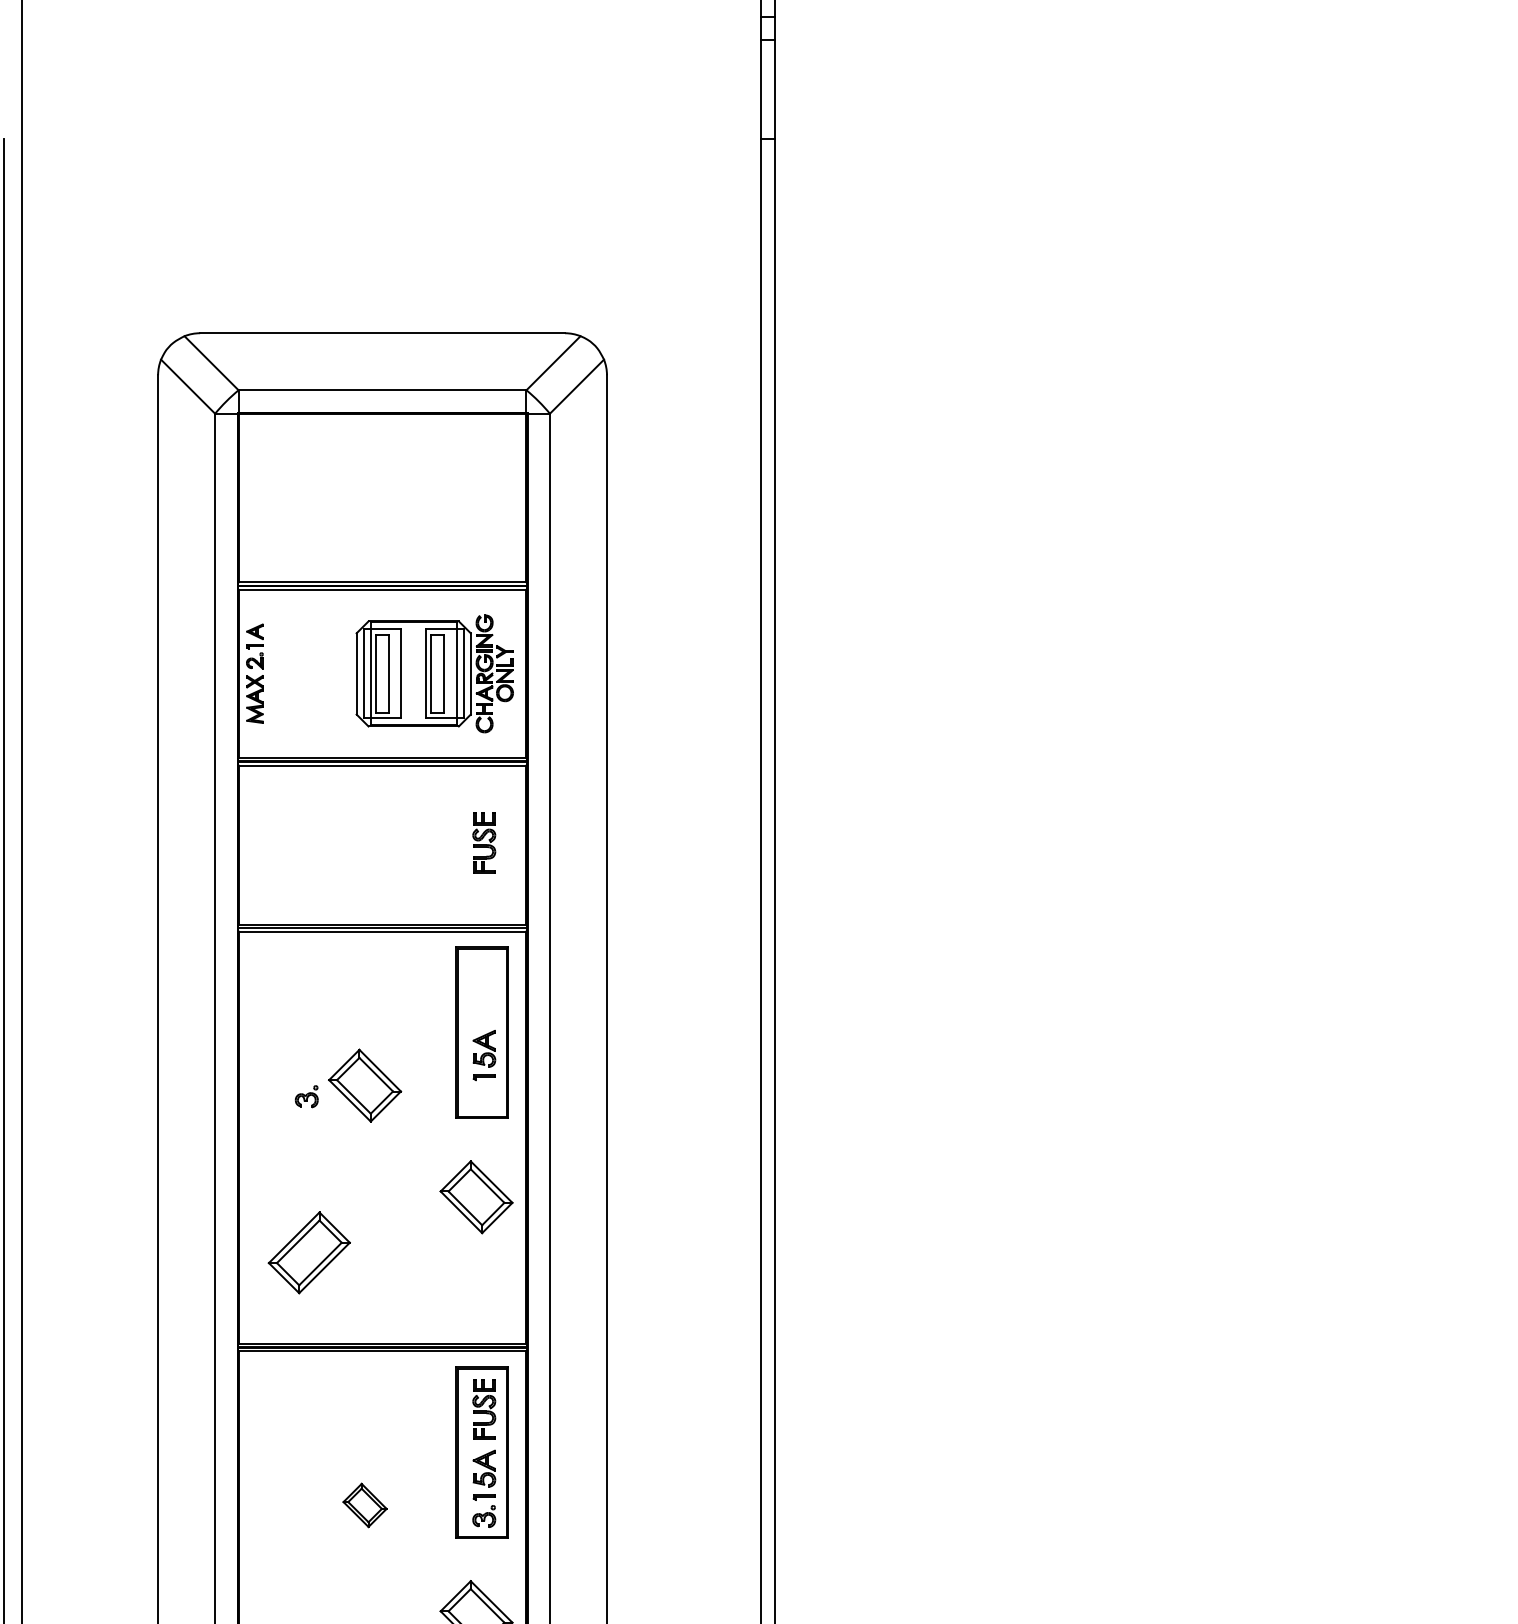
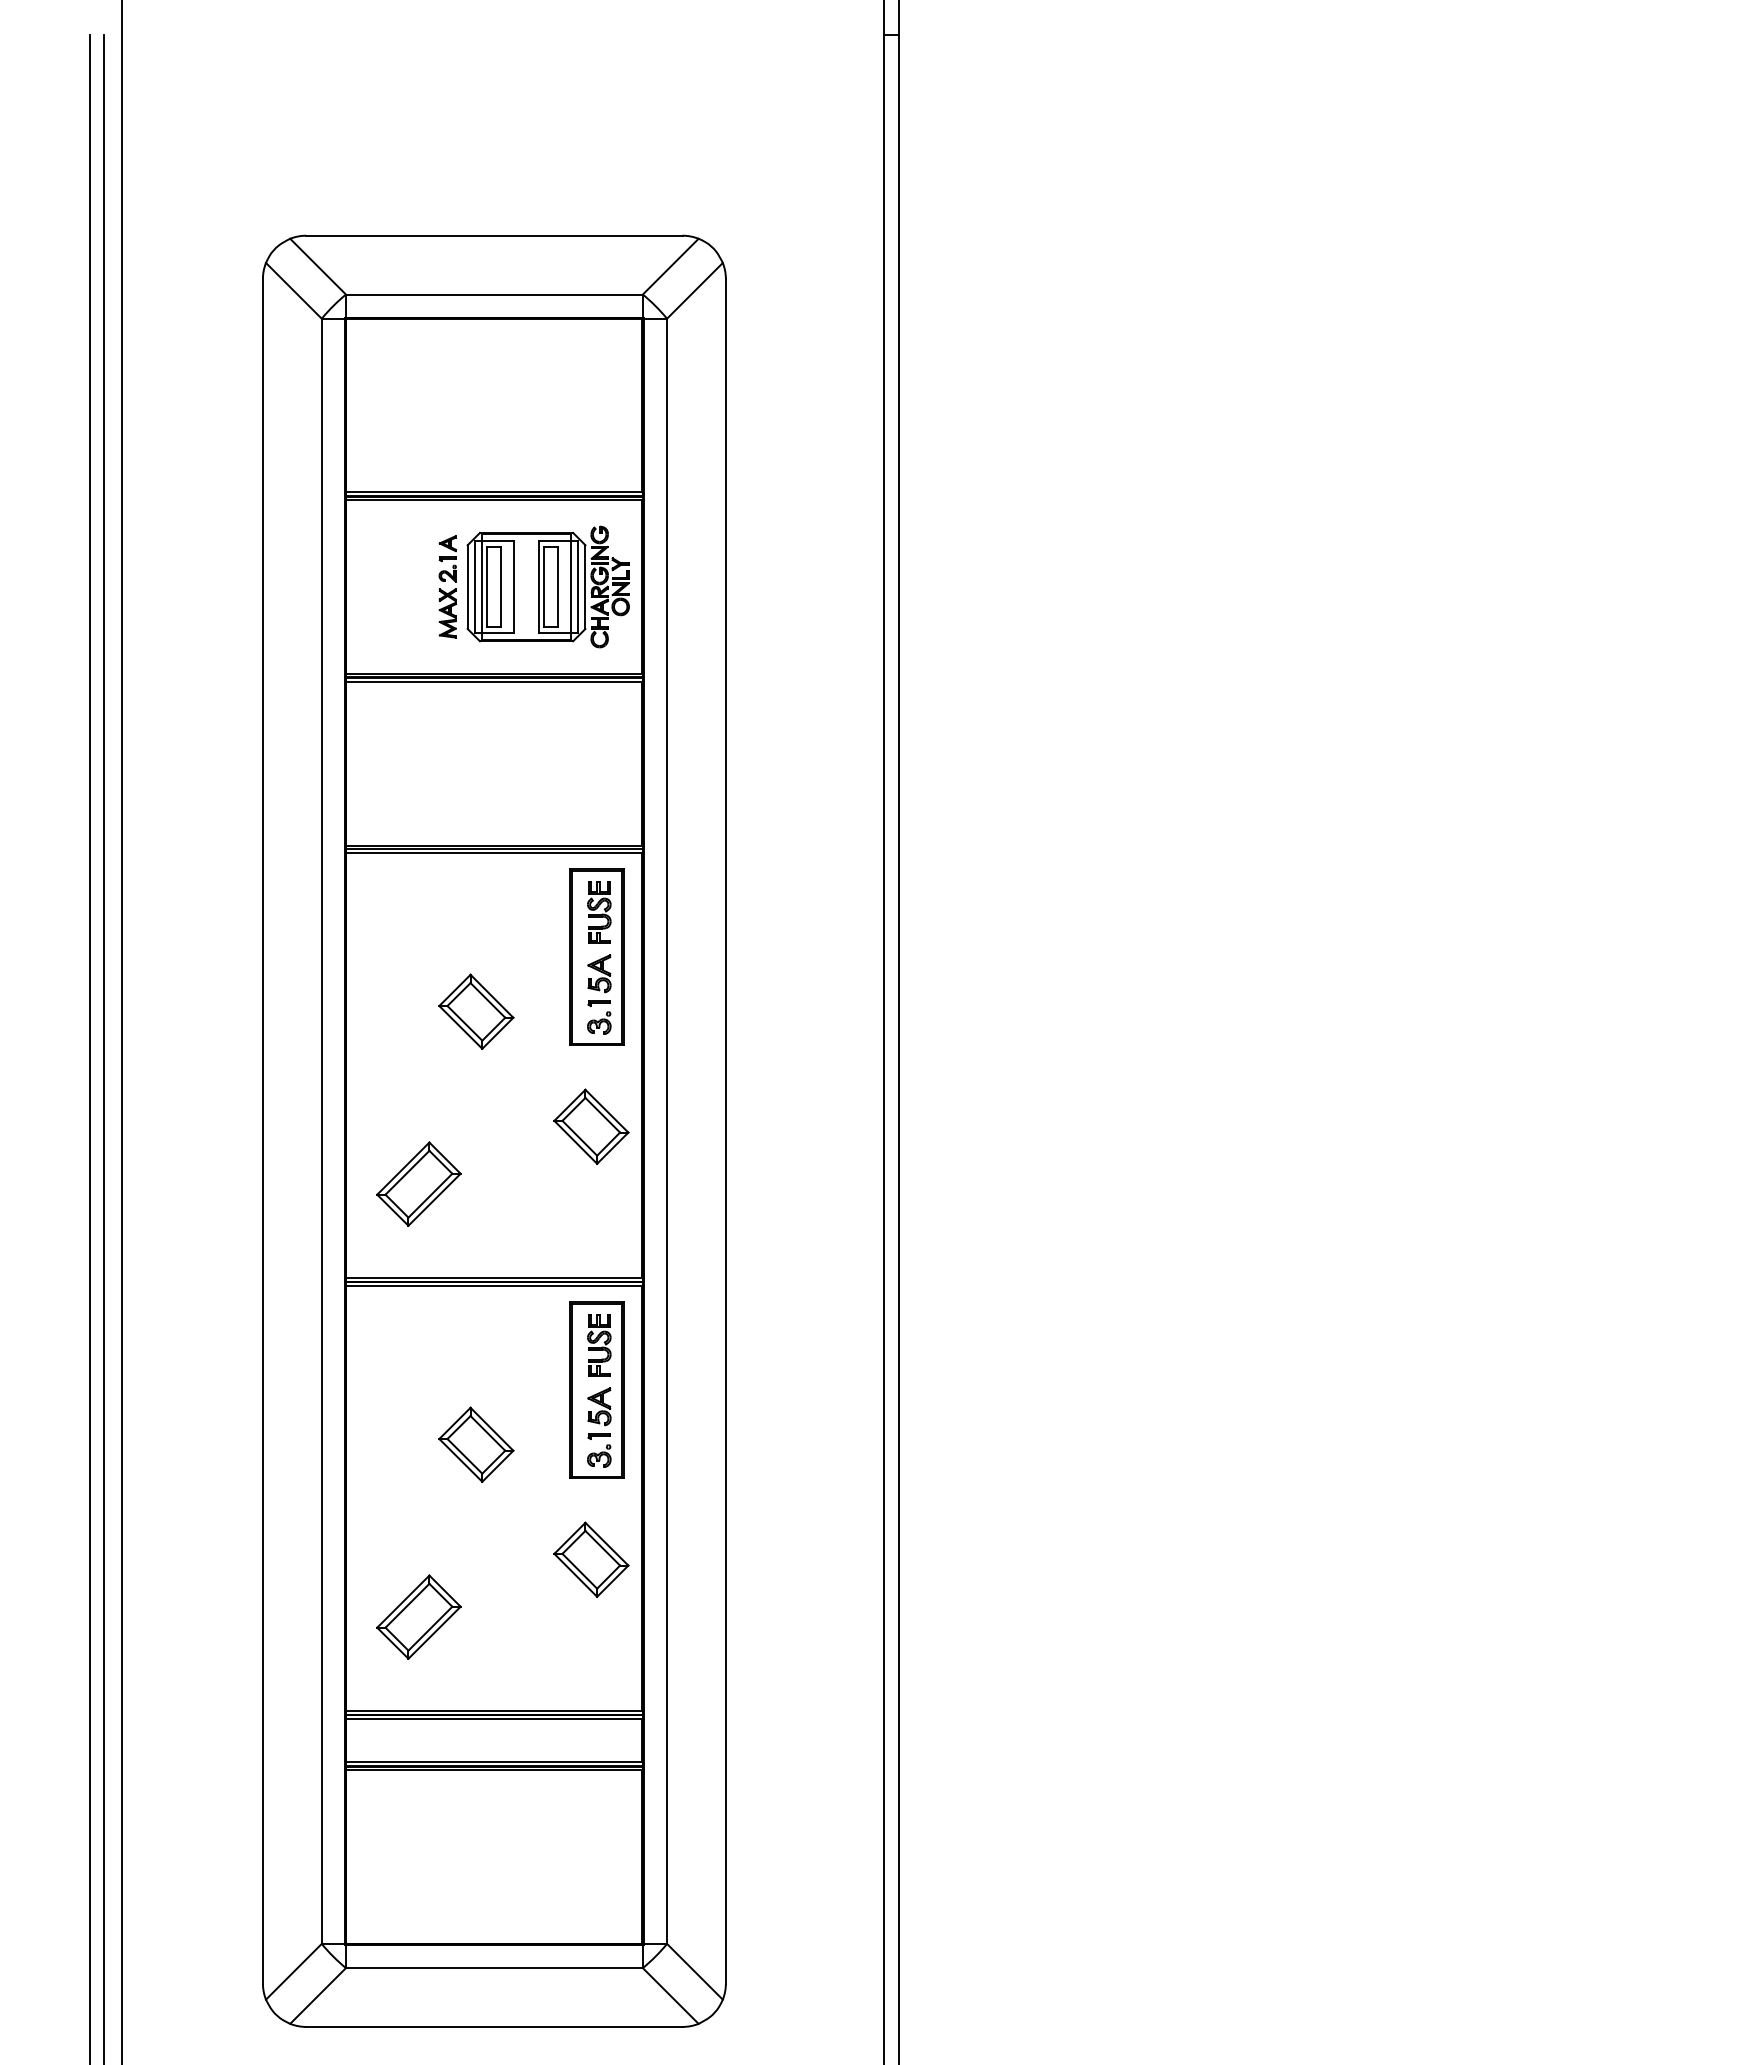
part: (254, 673) -> (447, 586), moved
part: (484, 843) -> (599, 912), moved
part: (307, 1096) -> (599, 1022), moved
part: (365, 1505) -> (476, 1444), size x1.67

